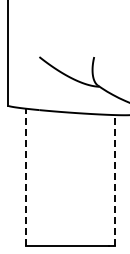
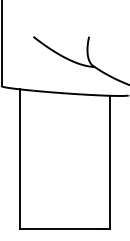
line: (25, 176) -> (19, 158), dashed -> solid
line: (115, 179) -> (110, 161), dashed -> solid

